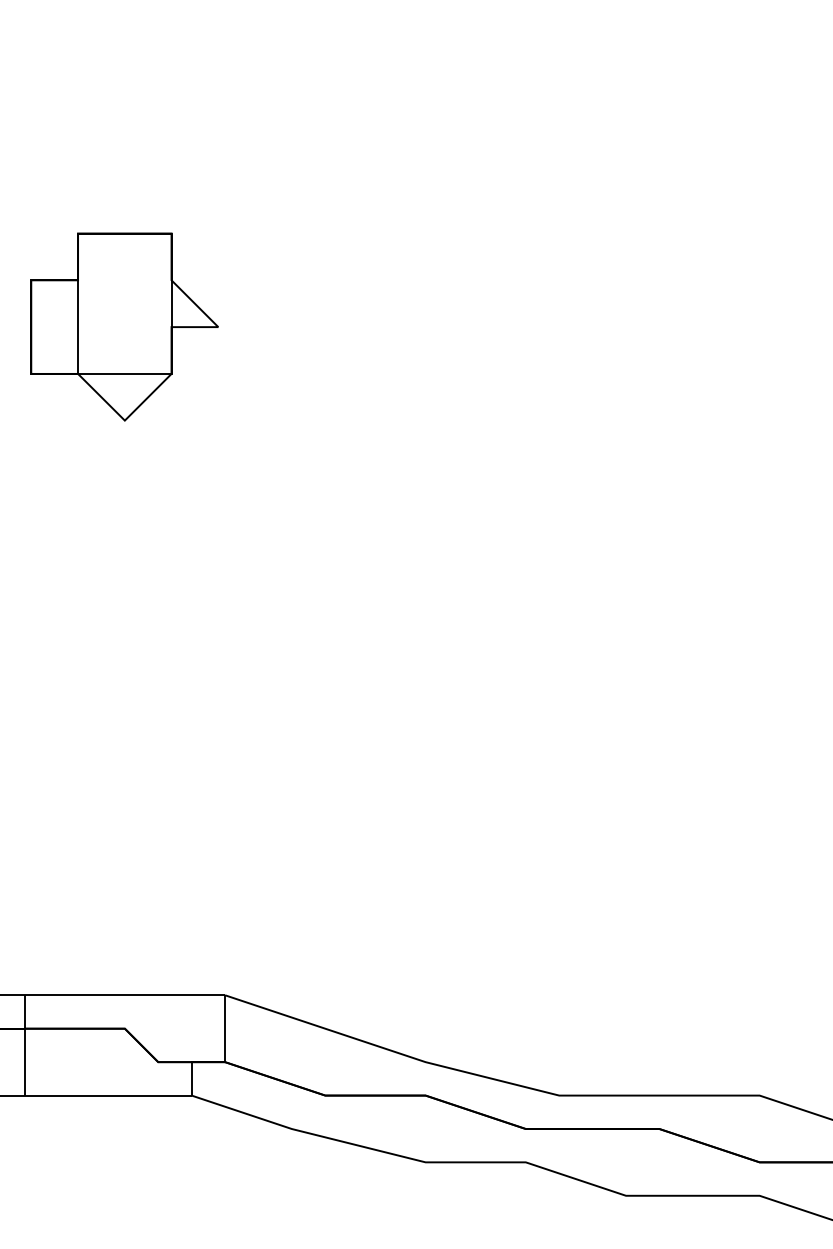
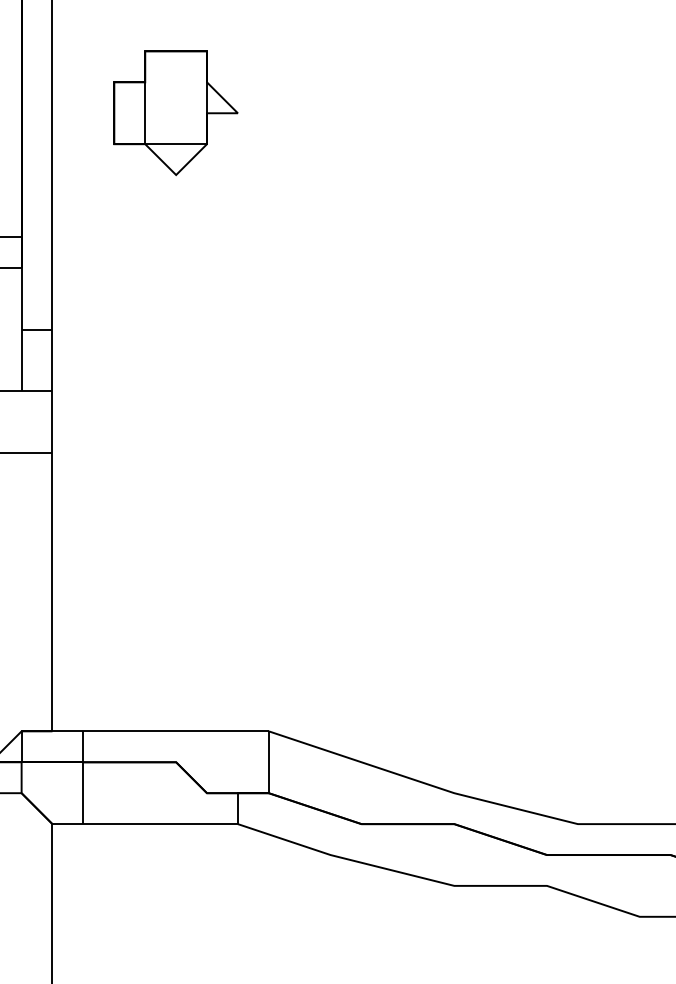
part: (124, 326) -> (175, 112), size x0.71

